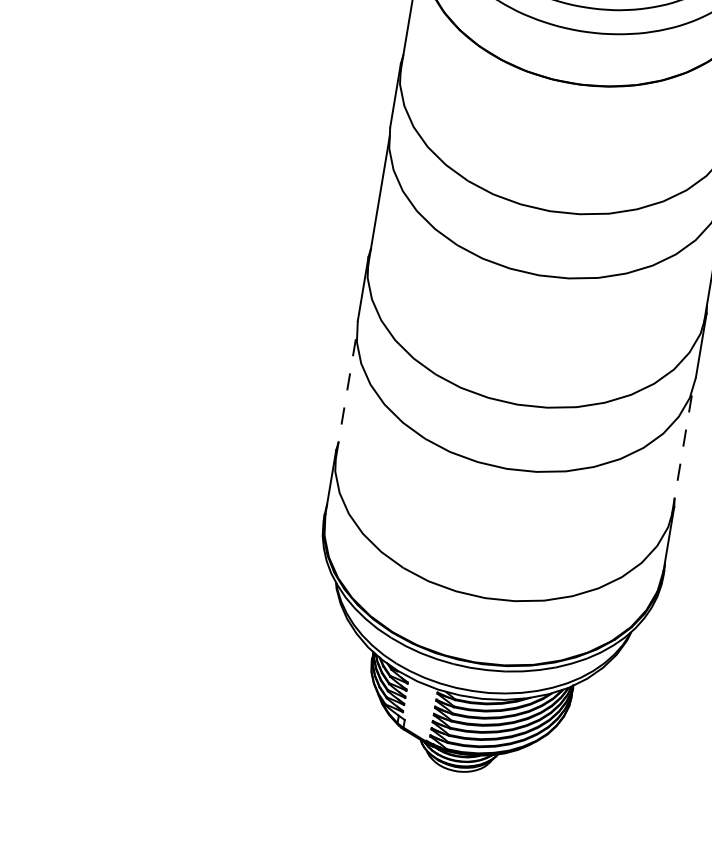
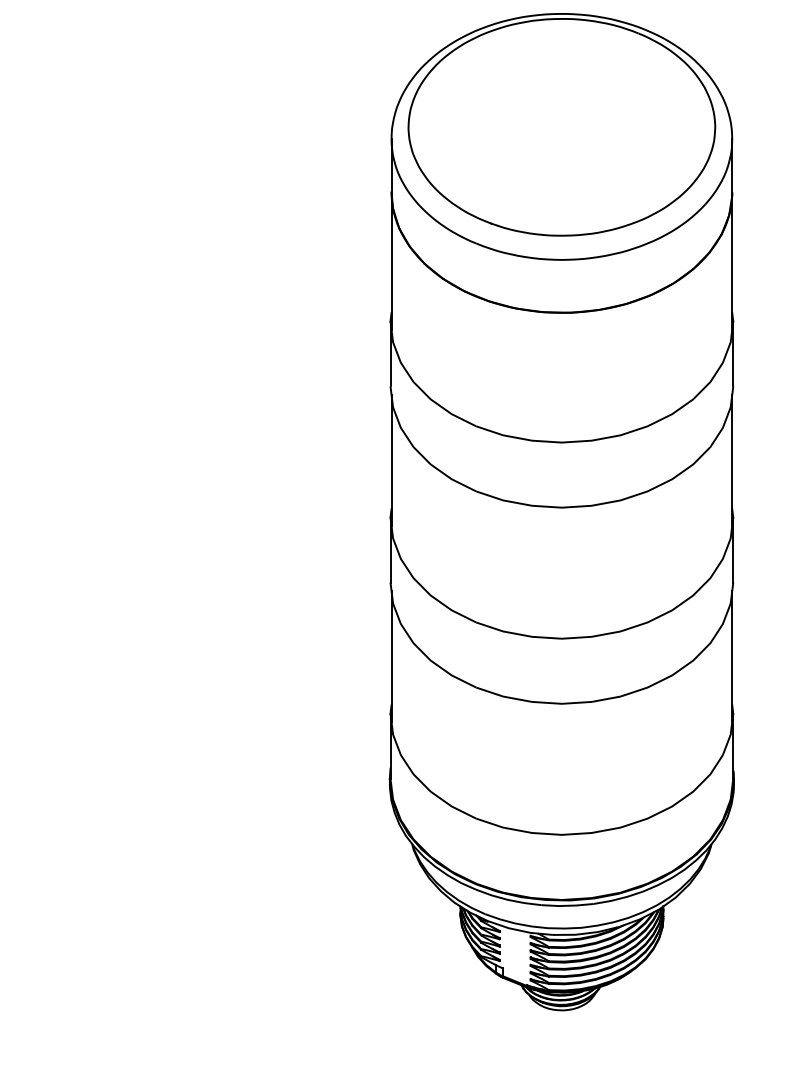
line: (346, 394) -> (391, 656), dashed -> solid
line: (682, 450) -> (732, 656), dashed -> solid

